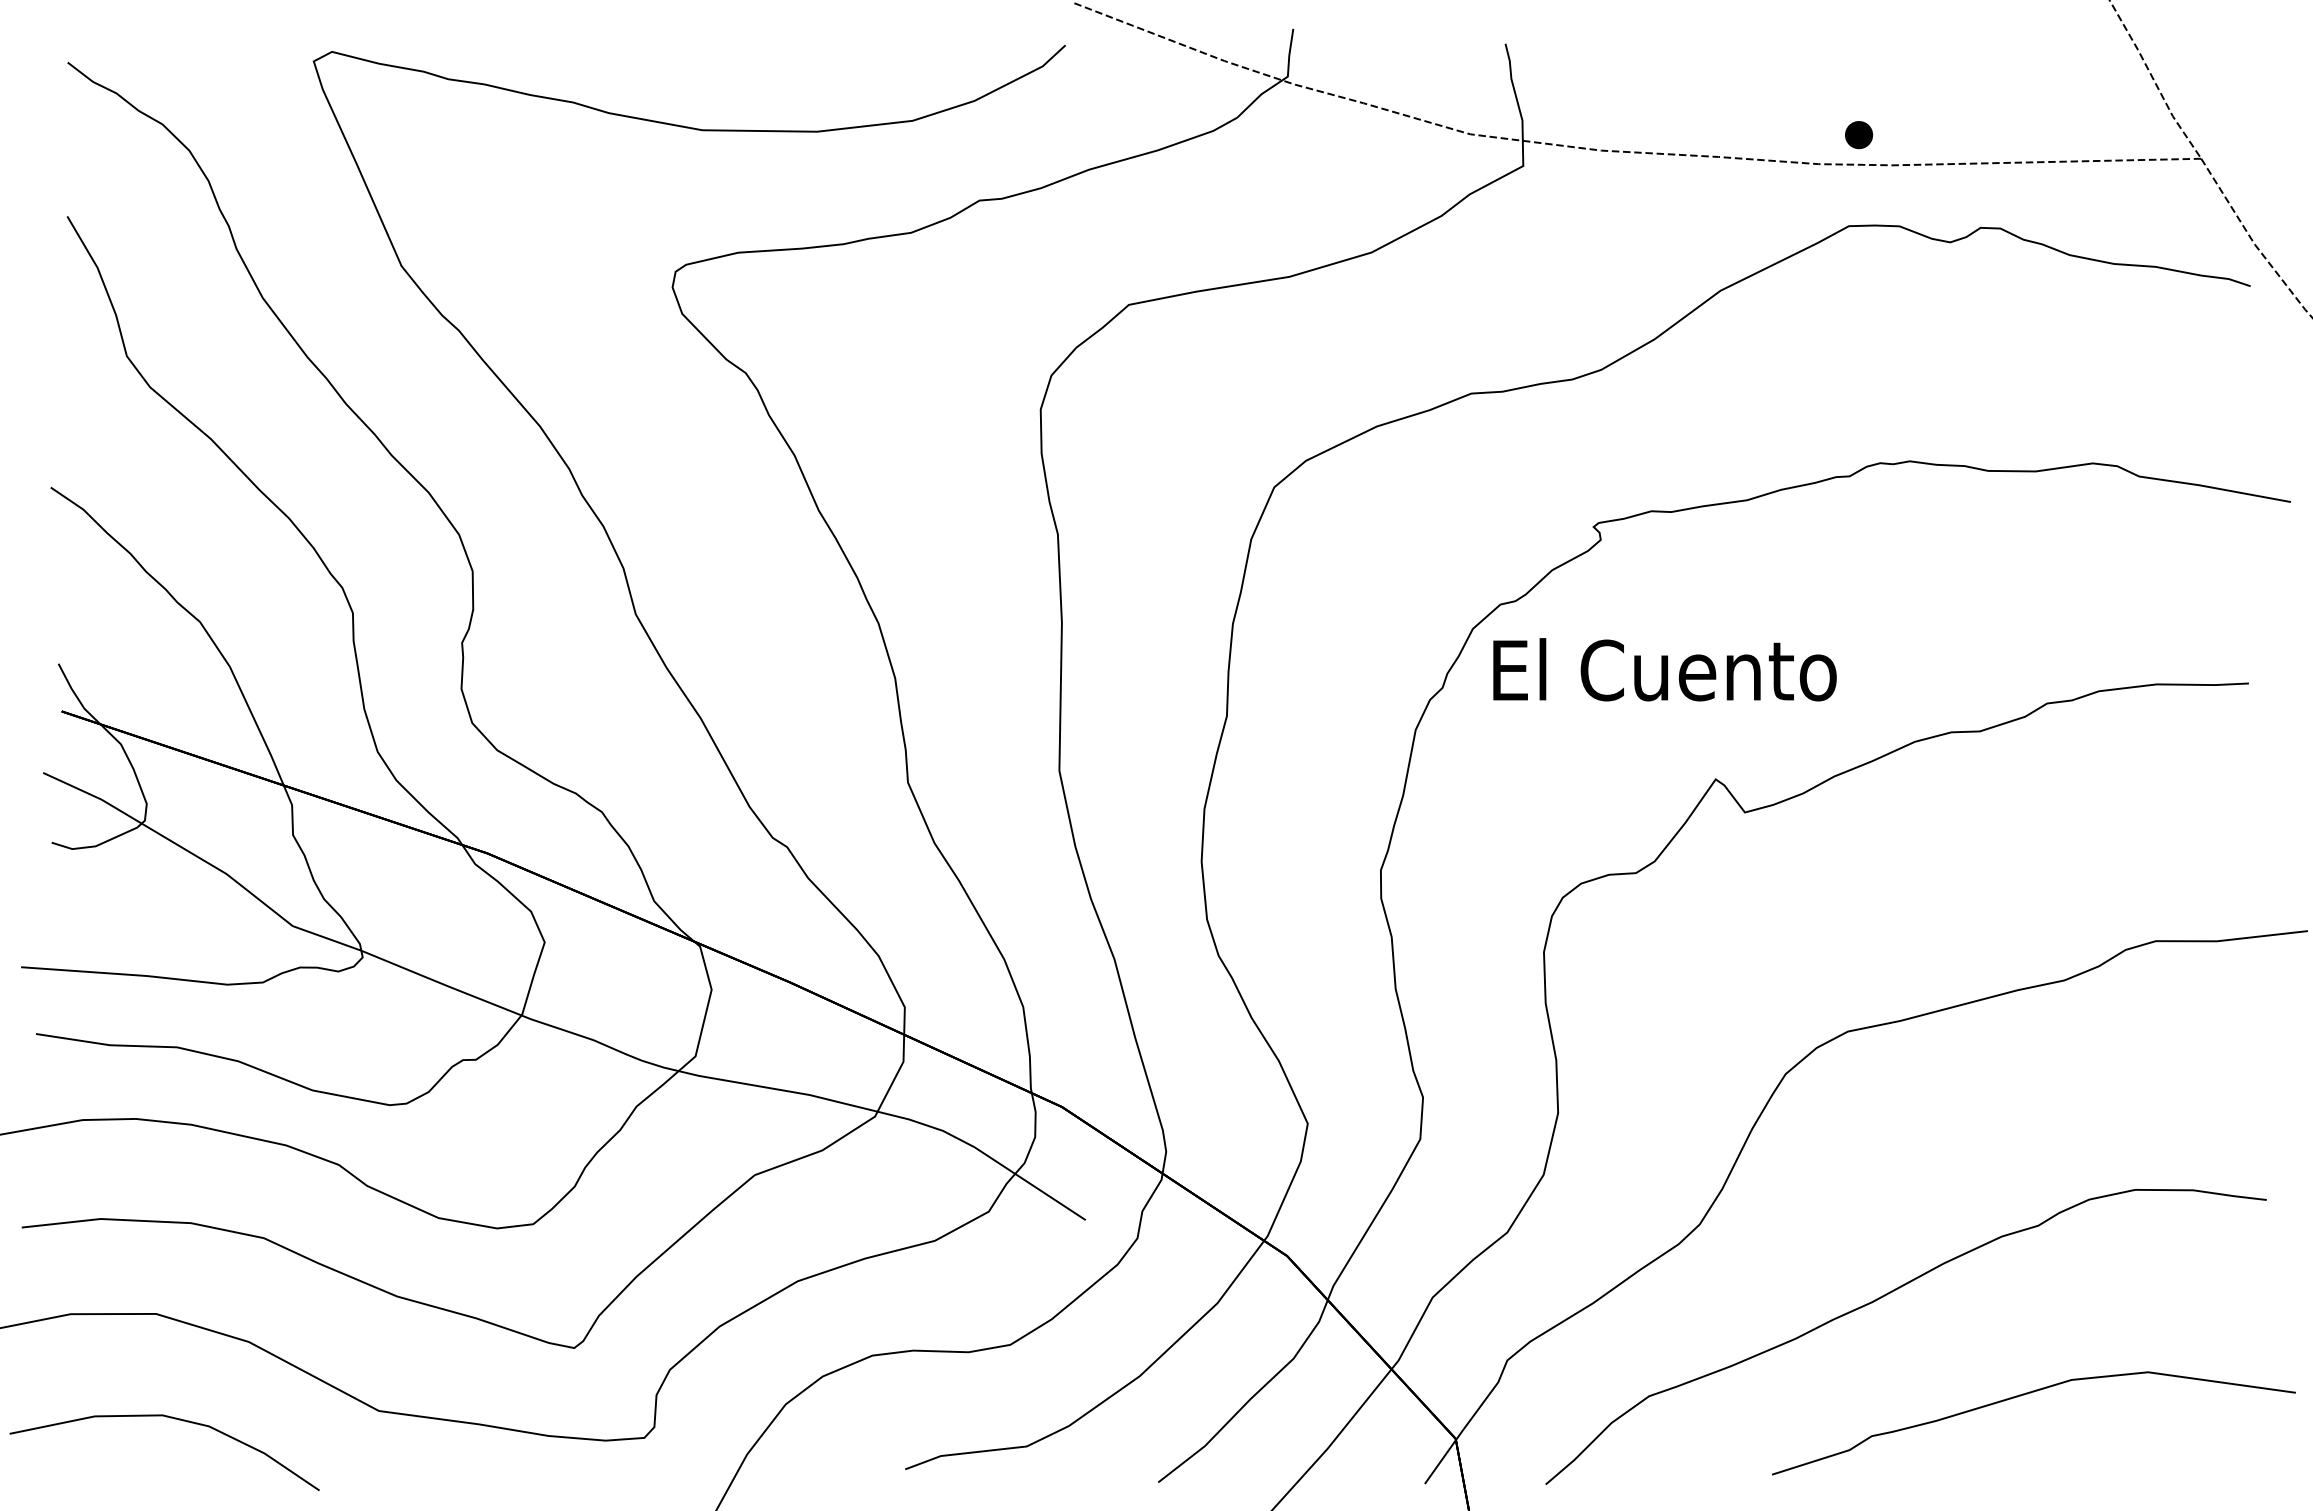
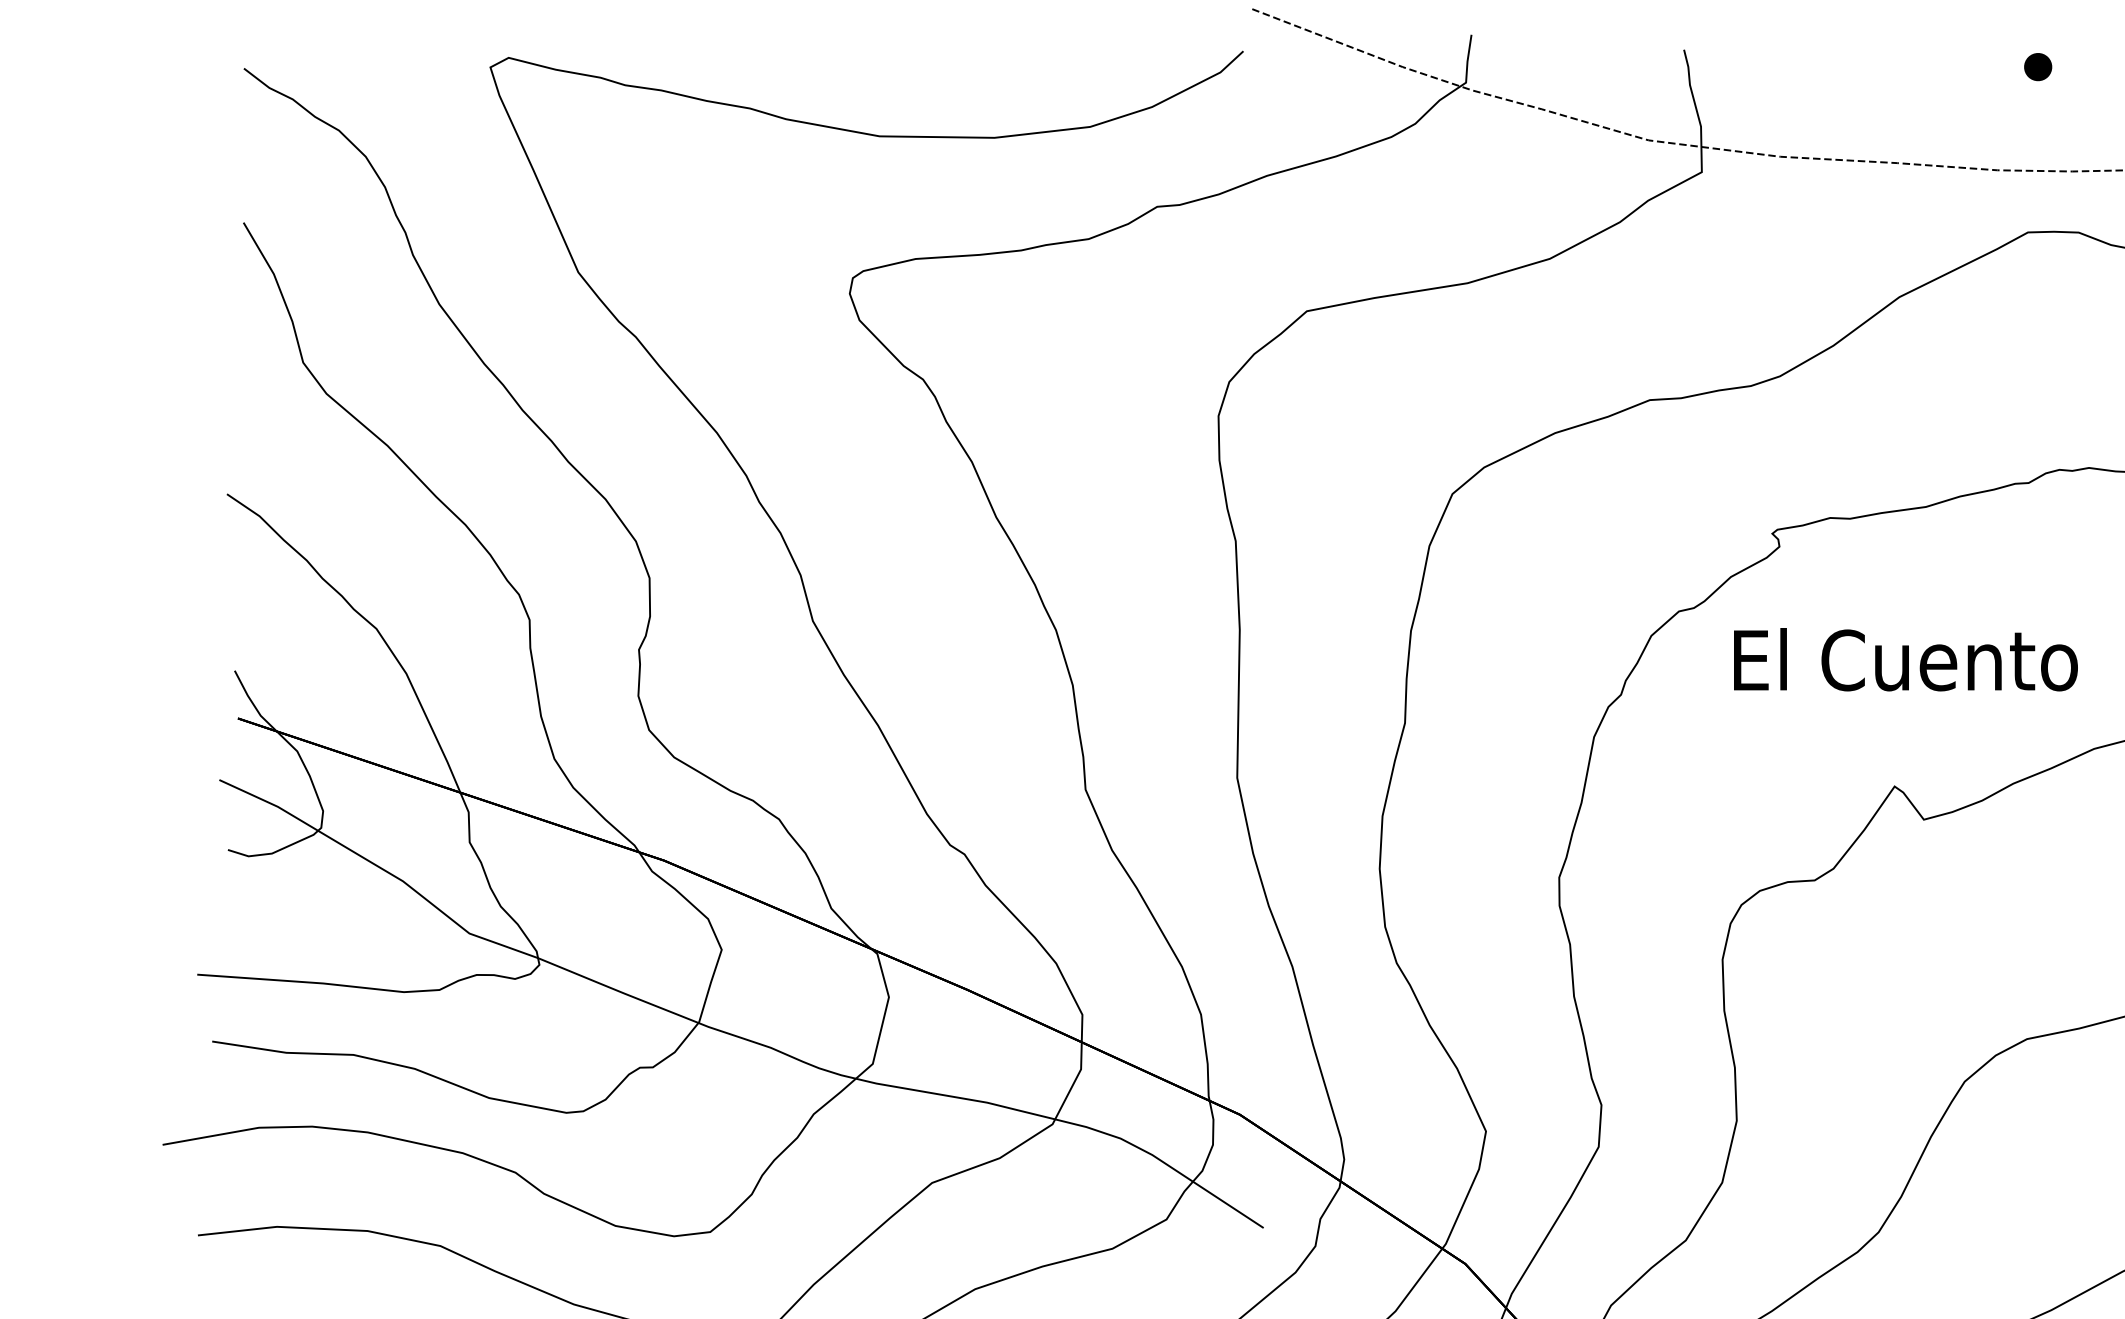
part: (1858, 135) -> (2037, 67), moved
text: (1664, 669) -> (1905, 659), moved

